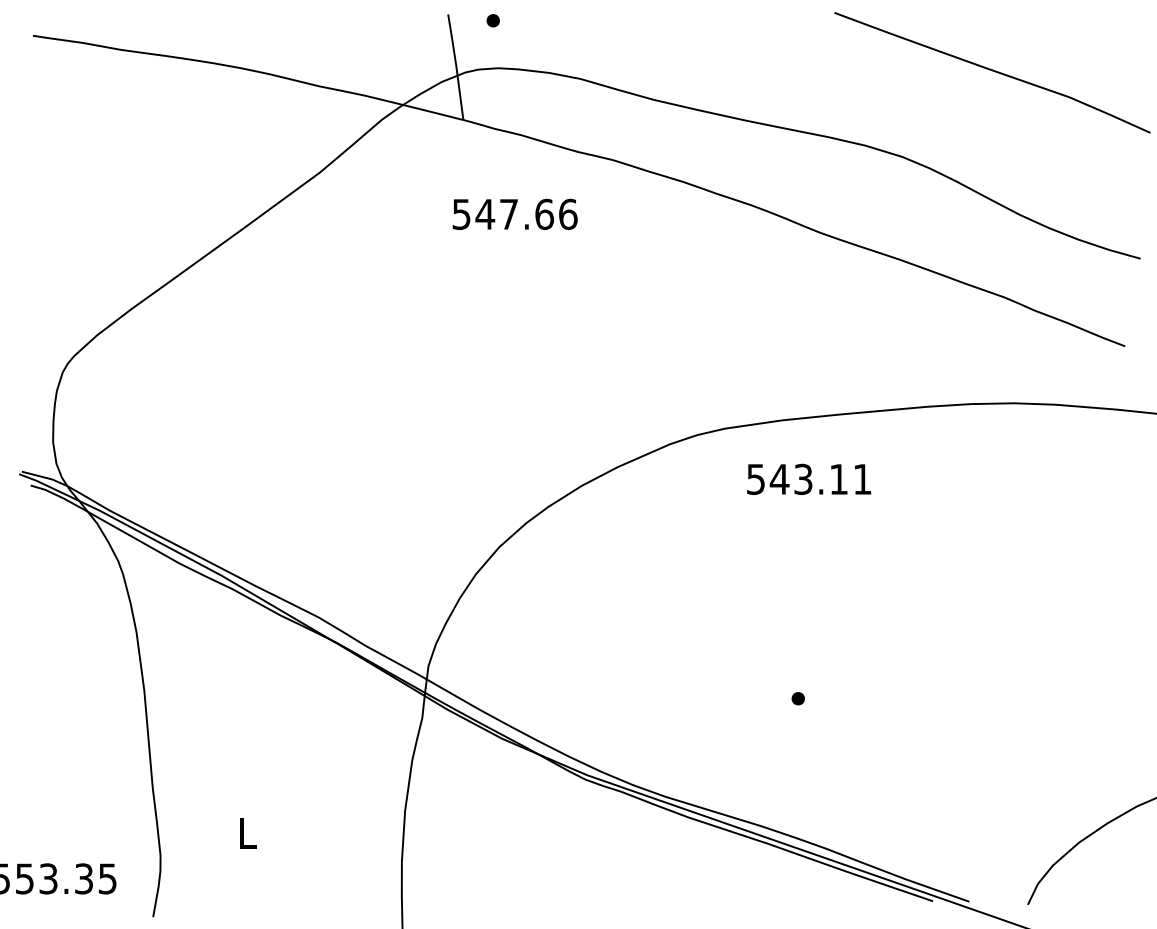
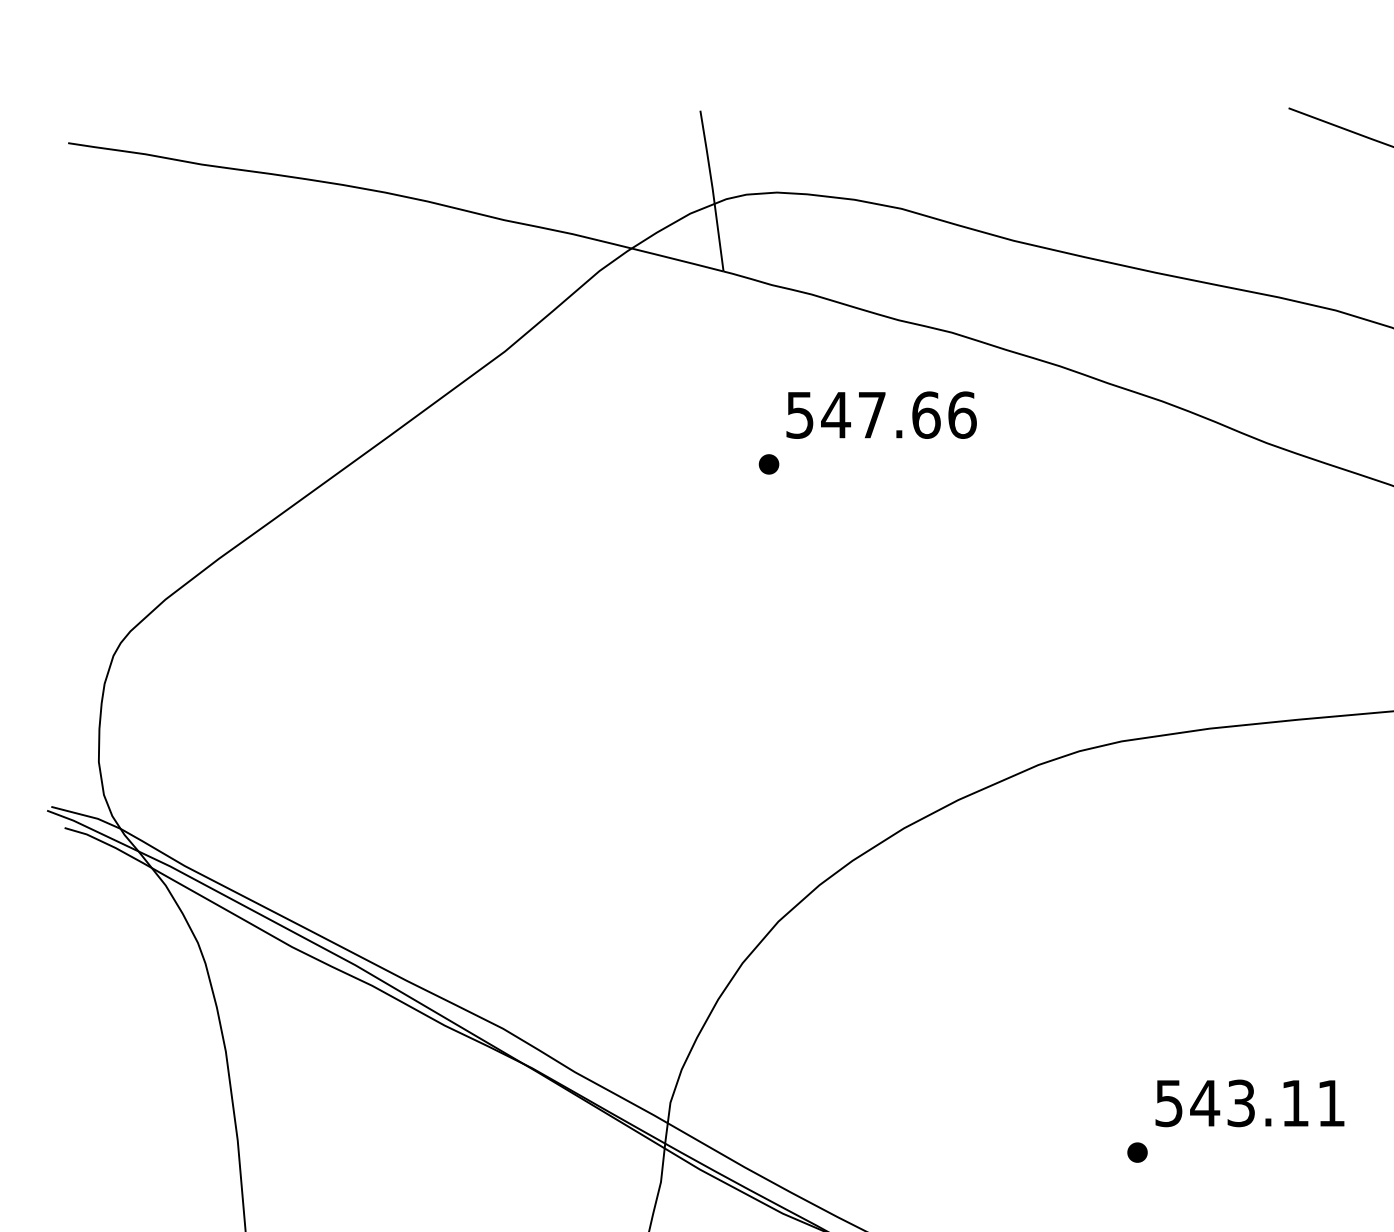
part: (492, 20) -> (767, 463), moved
text: (514, 213) -> (880, 413), moved
text: (809, 478) -> (1250, 1101), moved
part: (797, 698) -> (1136, 1152), moved

